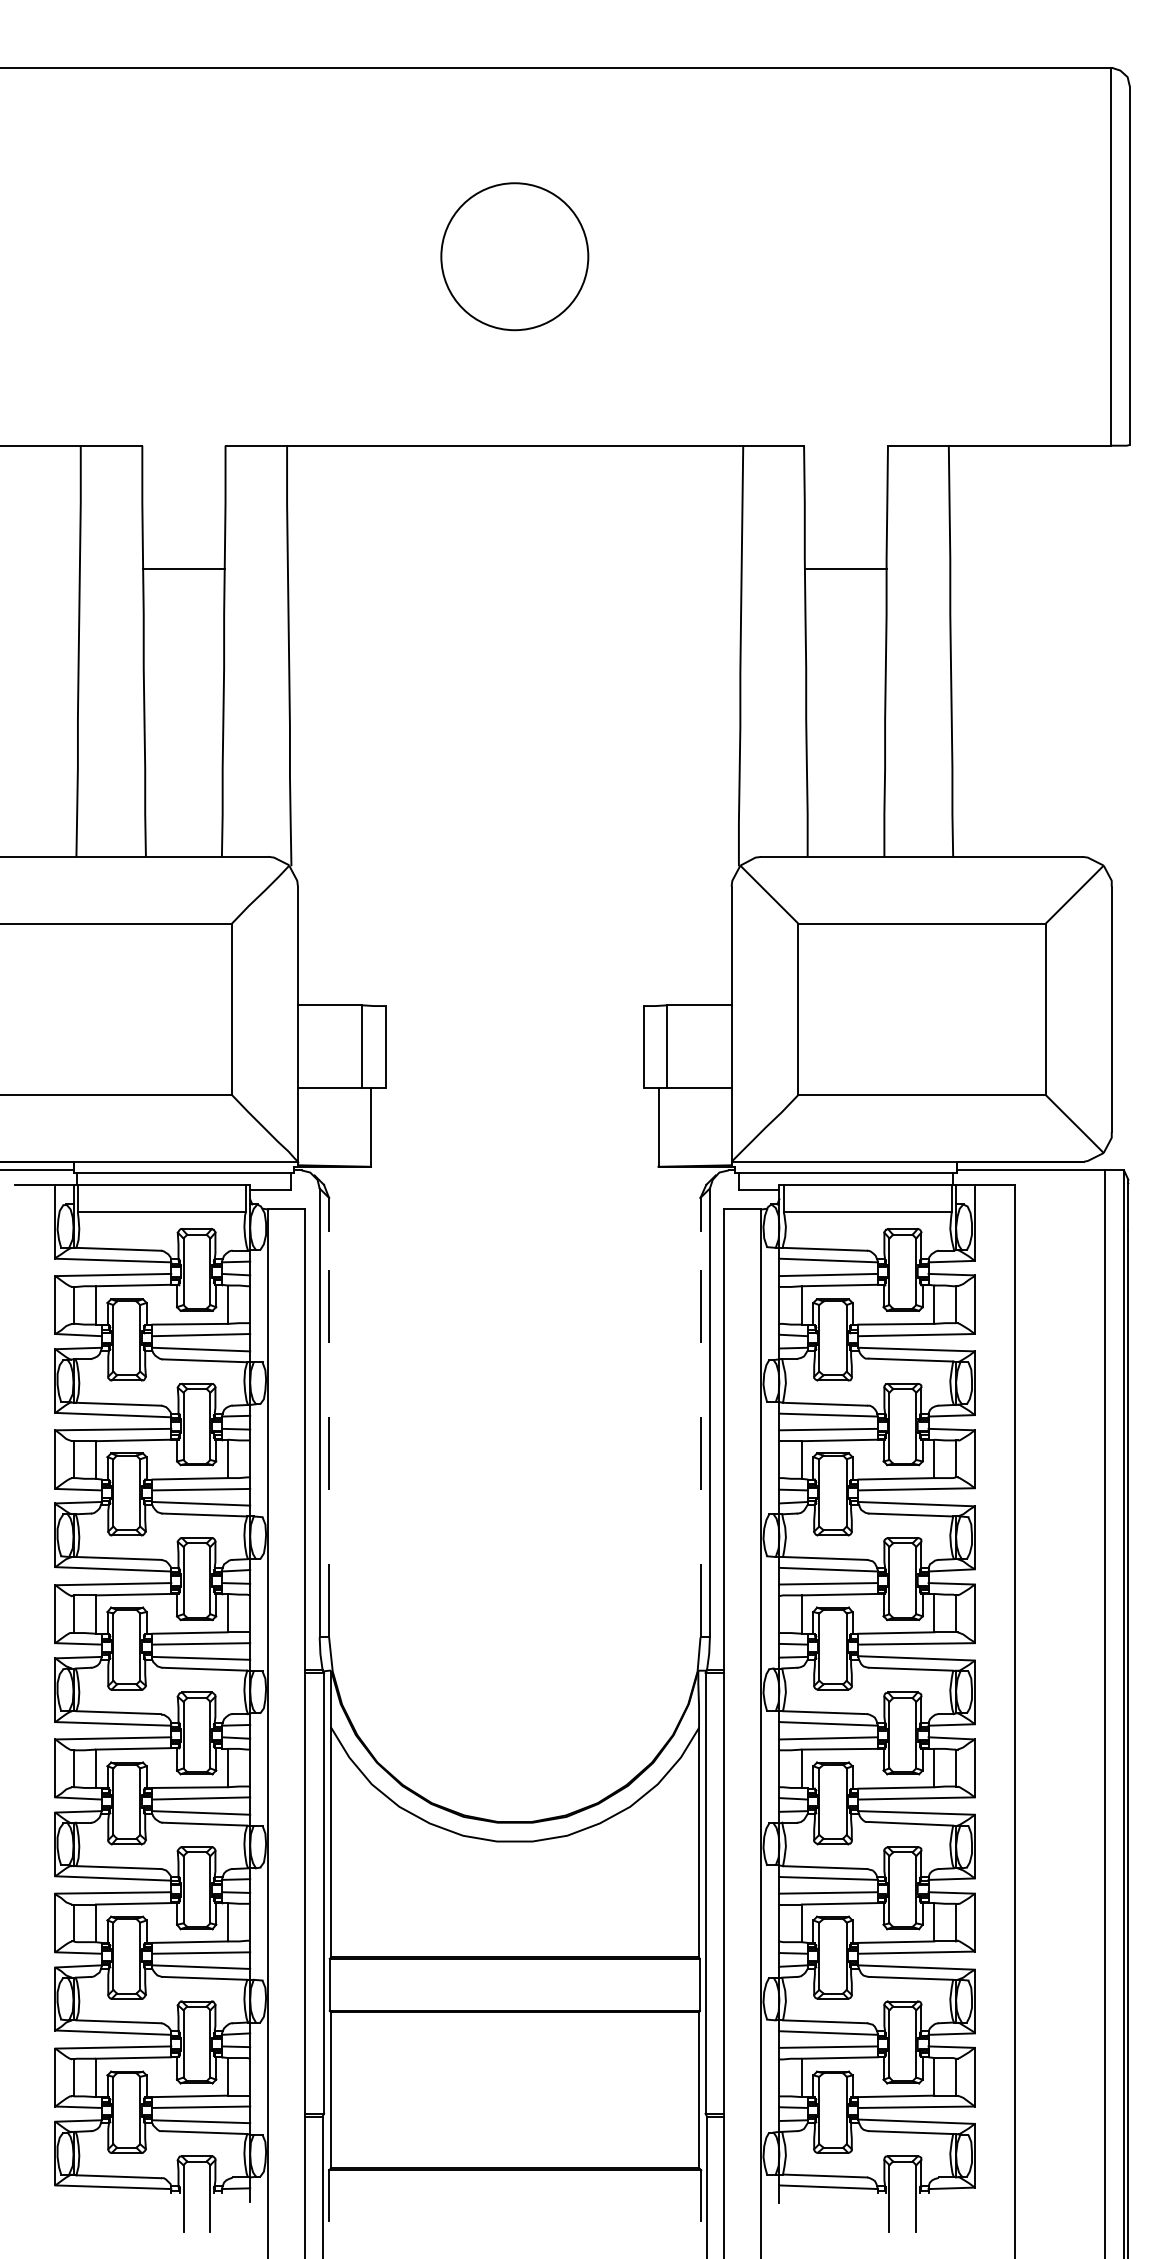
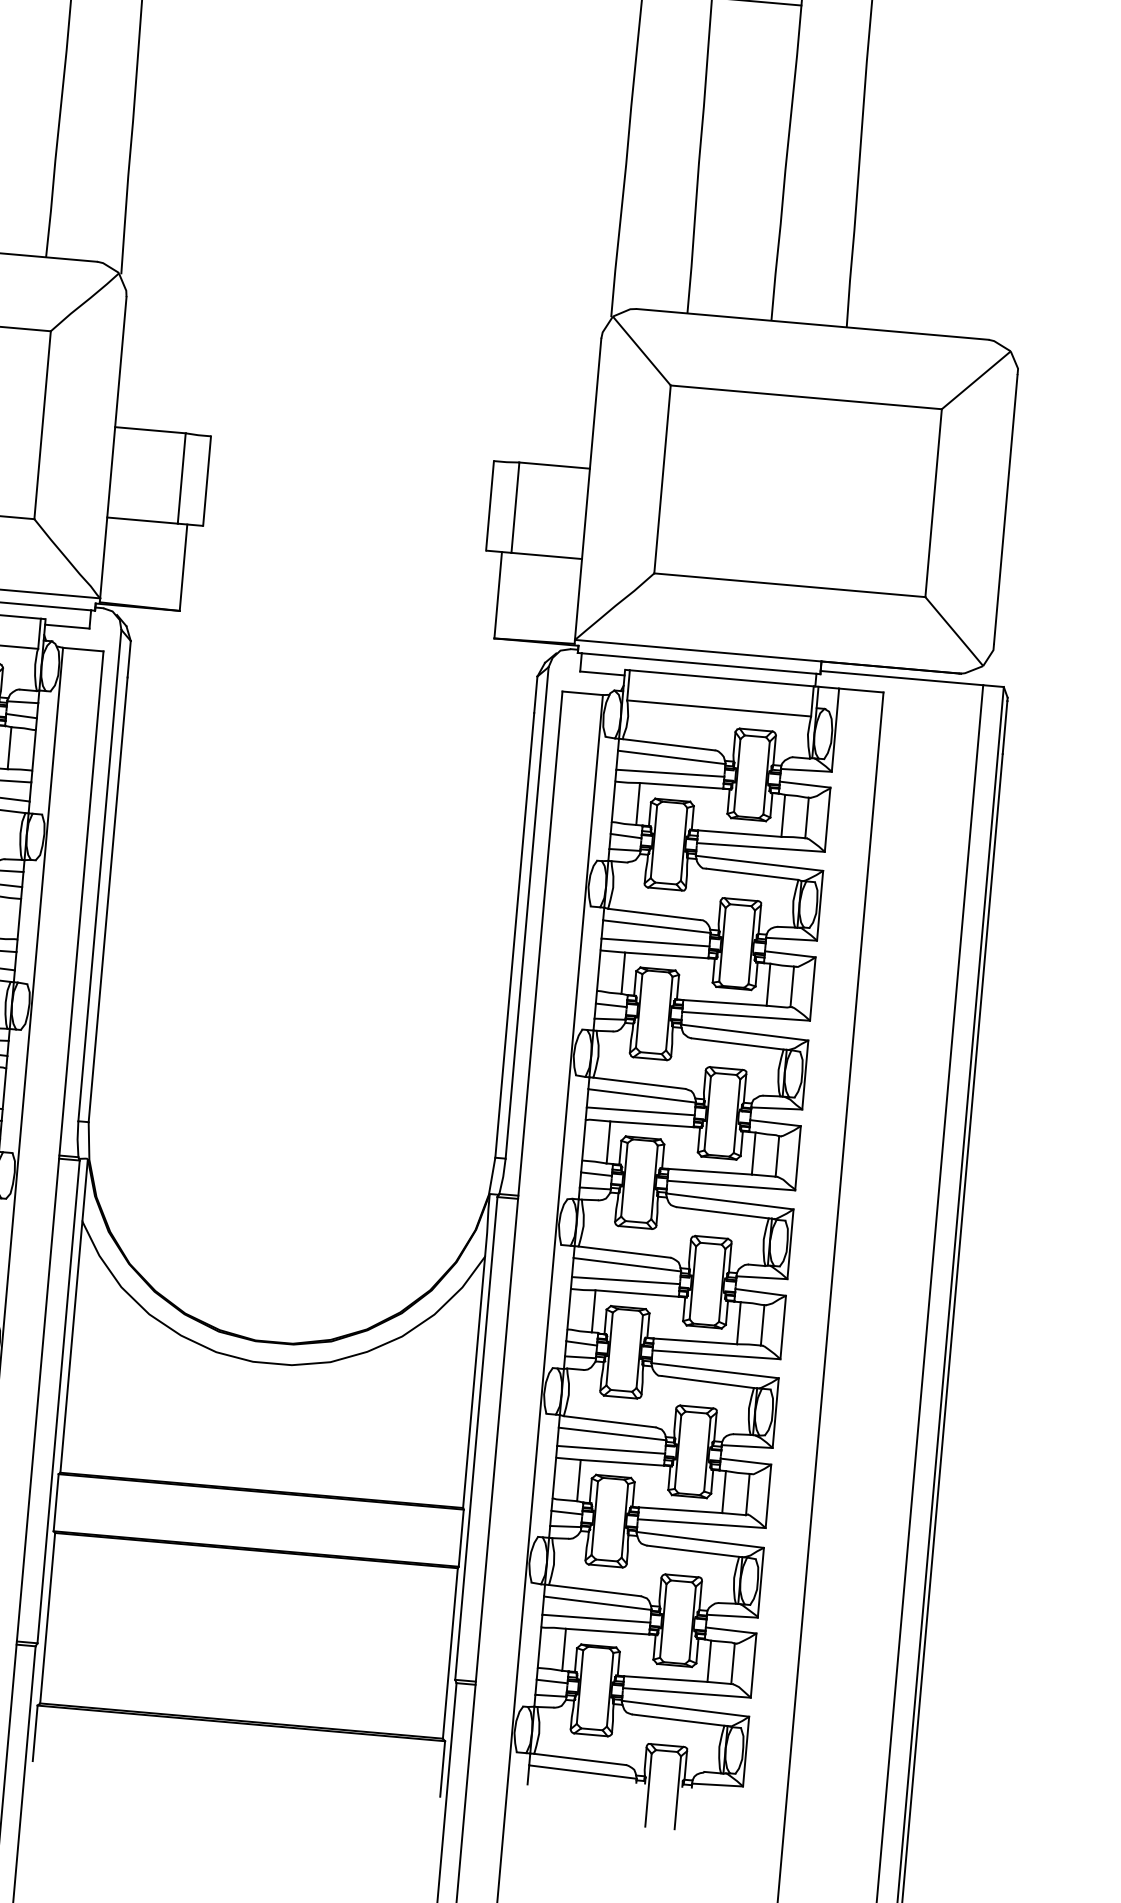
line: (329, 1433) -> (108, 898), dashed -> solid
line: (700, 1433) -> (514, 934), dashed -> solid

